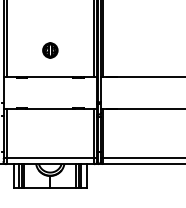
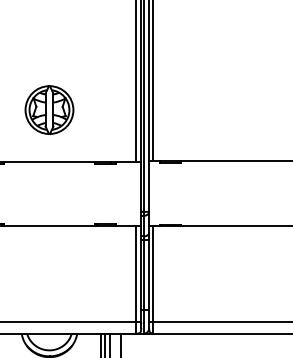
part: (50, 50) -> (49, 110), size x1.67

